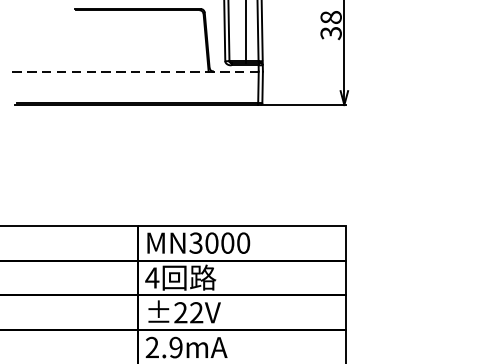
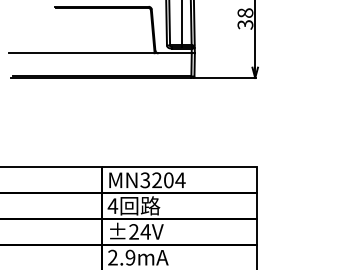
line: (138, 72) -> (102, 53), dashed -> solid
text: (227, 243) -> (168, 180), MN3000 -> MN3204
text: (196, 312) -> (145, 231), ±22V -> ±24V

